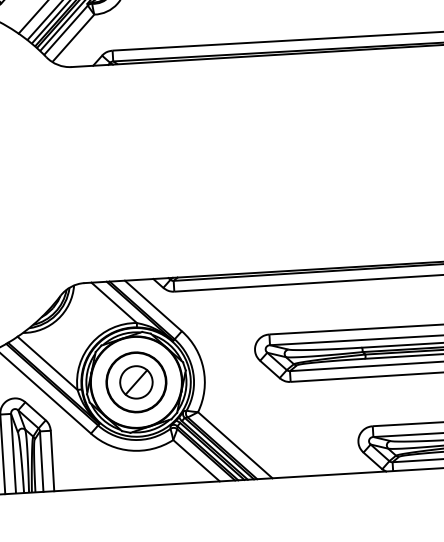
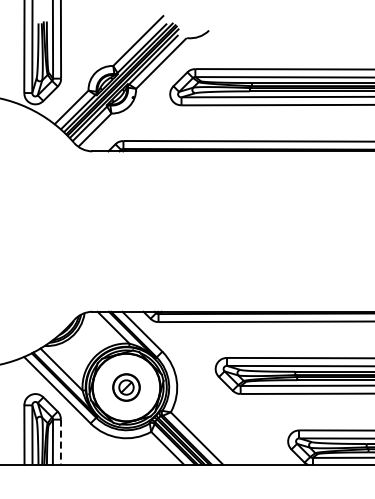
part: (136, 382) -> (126, 387), size x0.6
line: (51, 461) -> (60, 442), solid -> dashed

